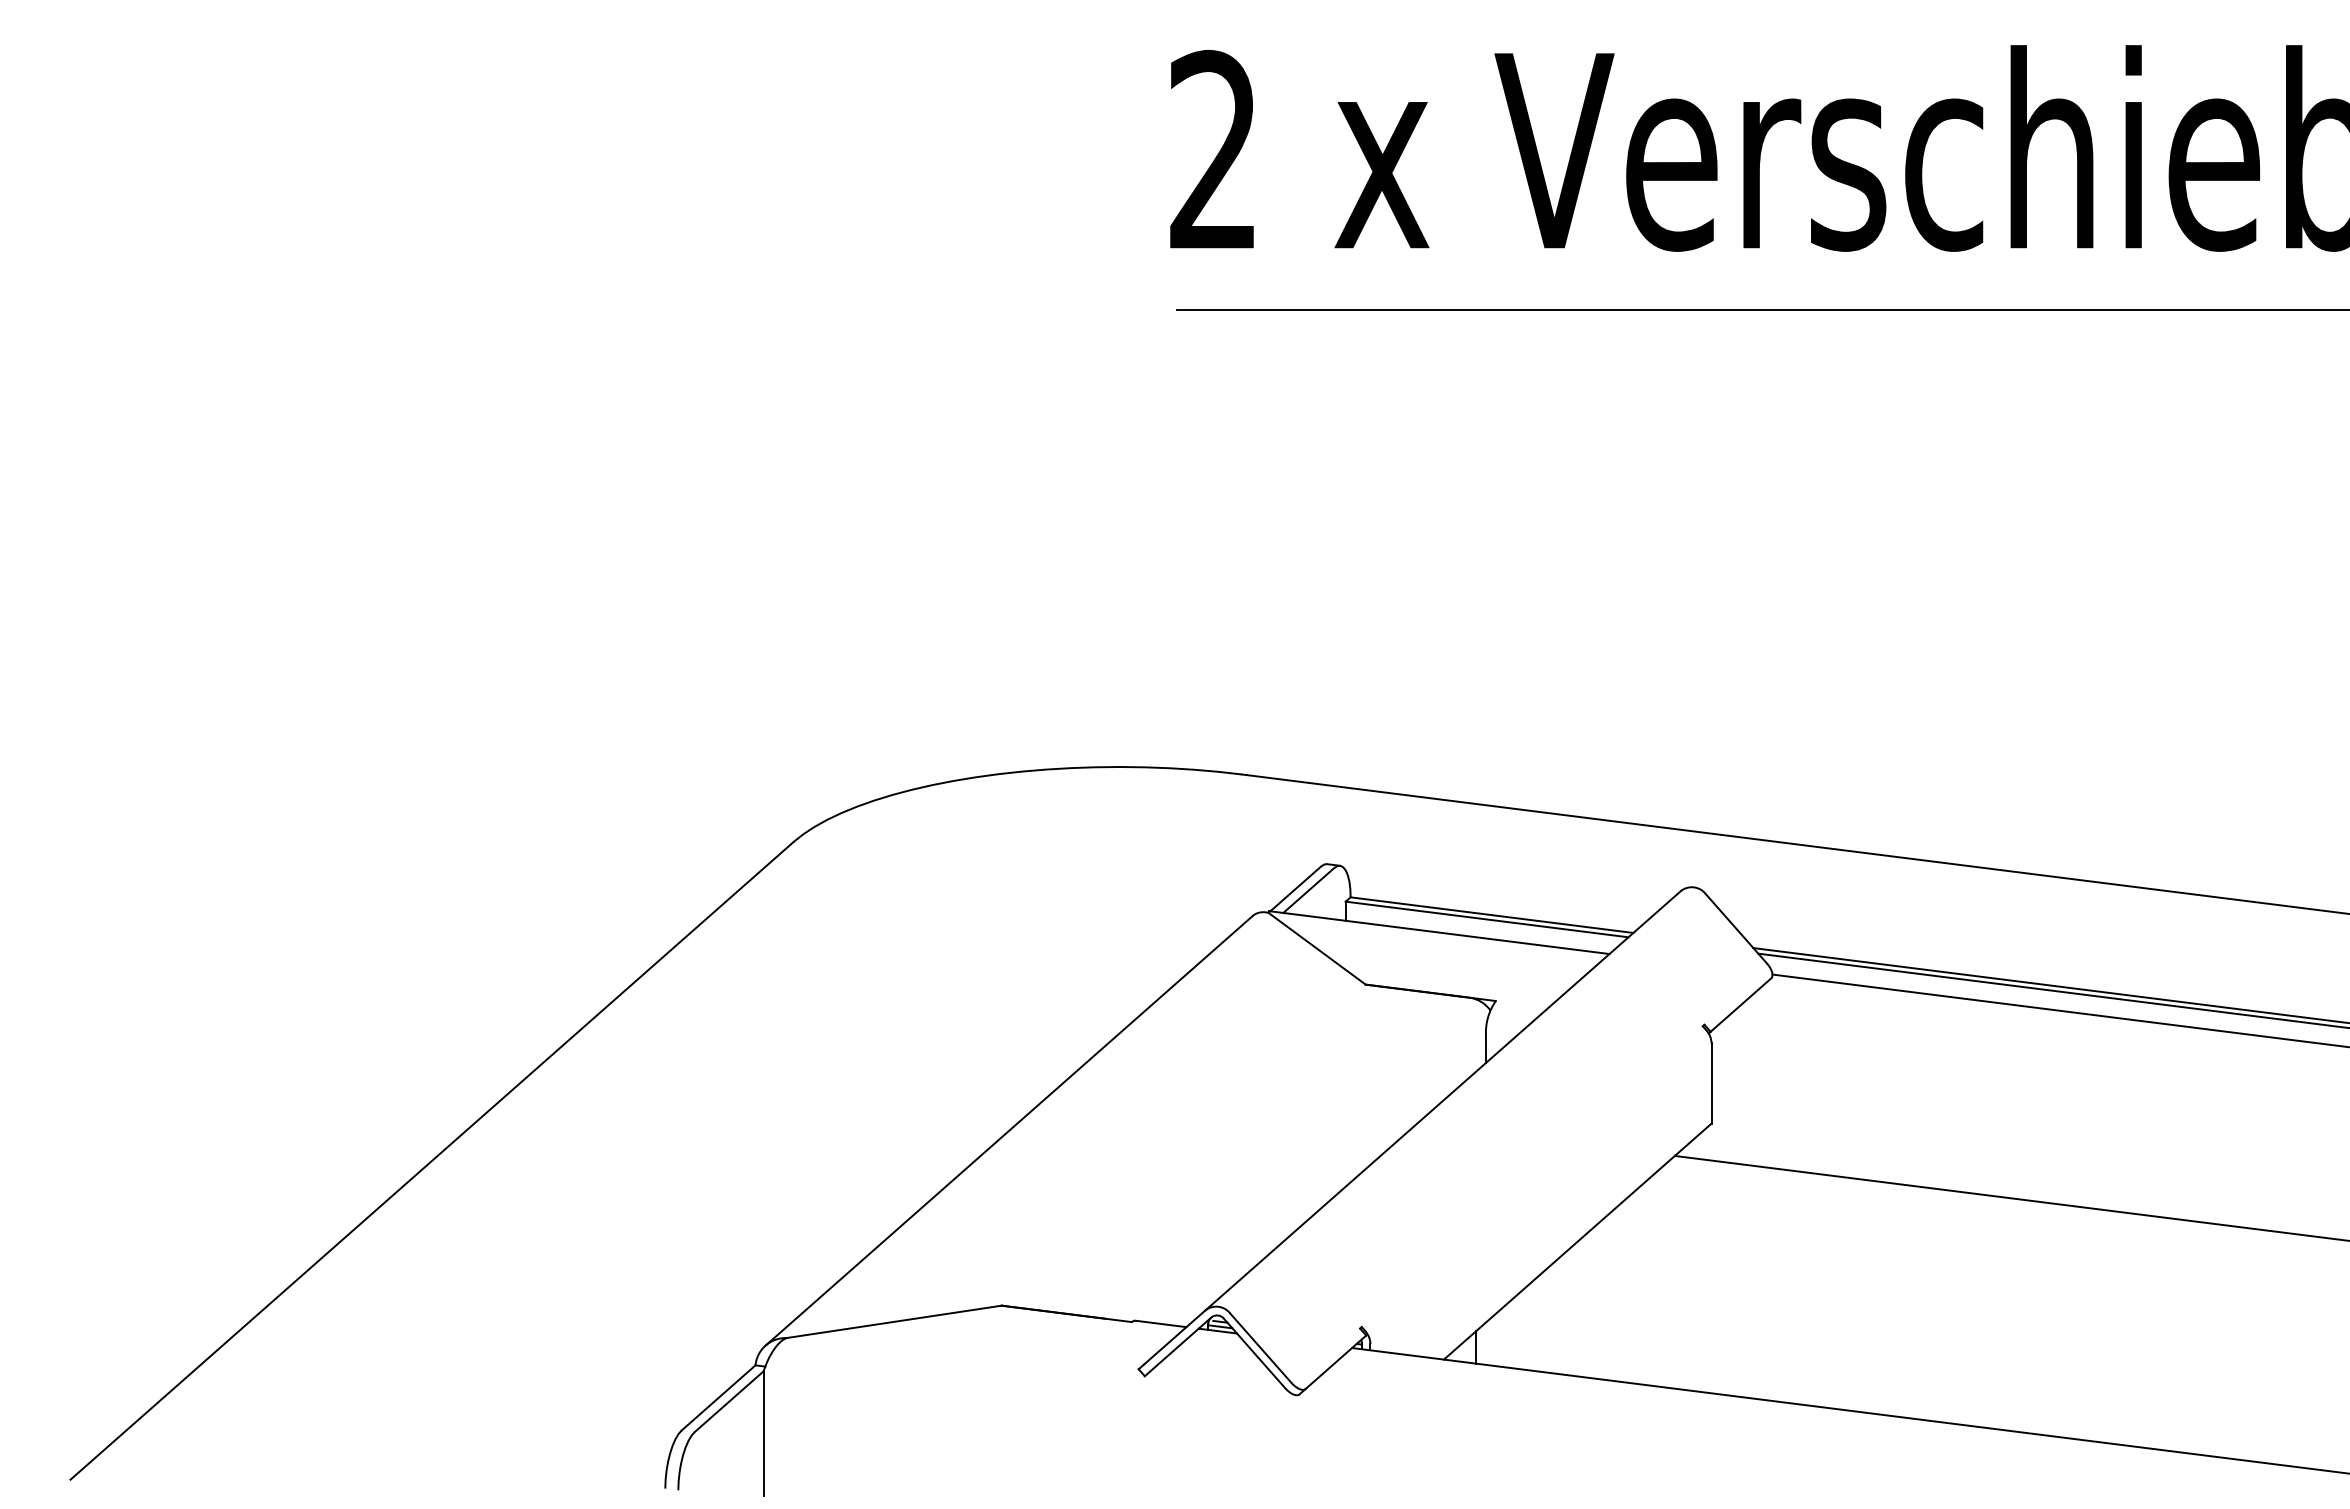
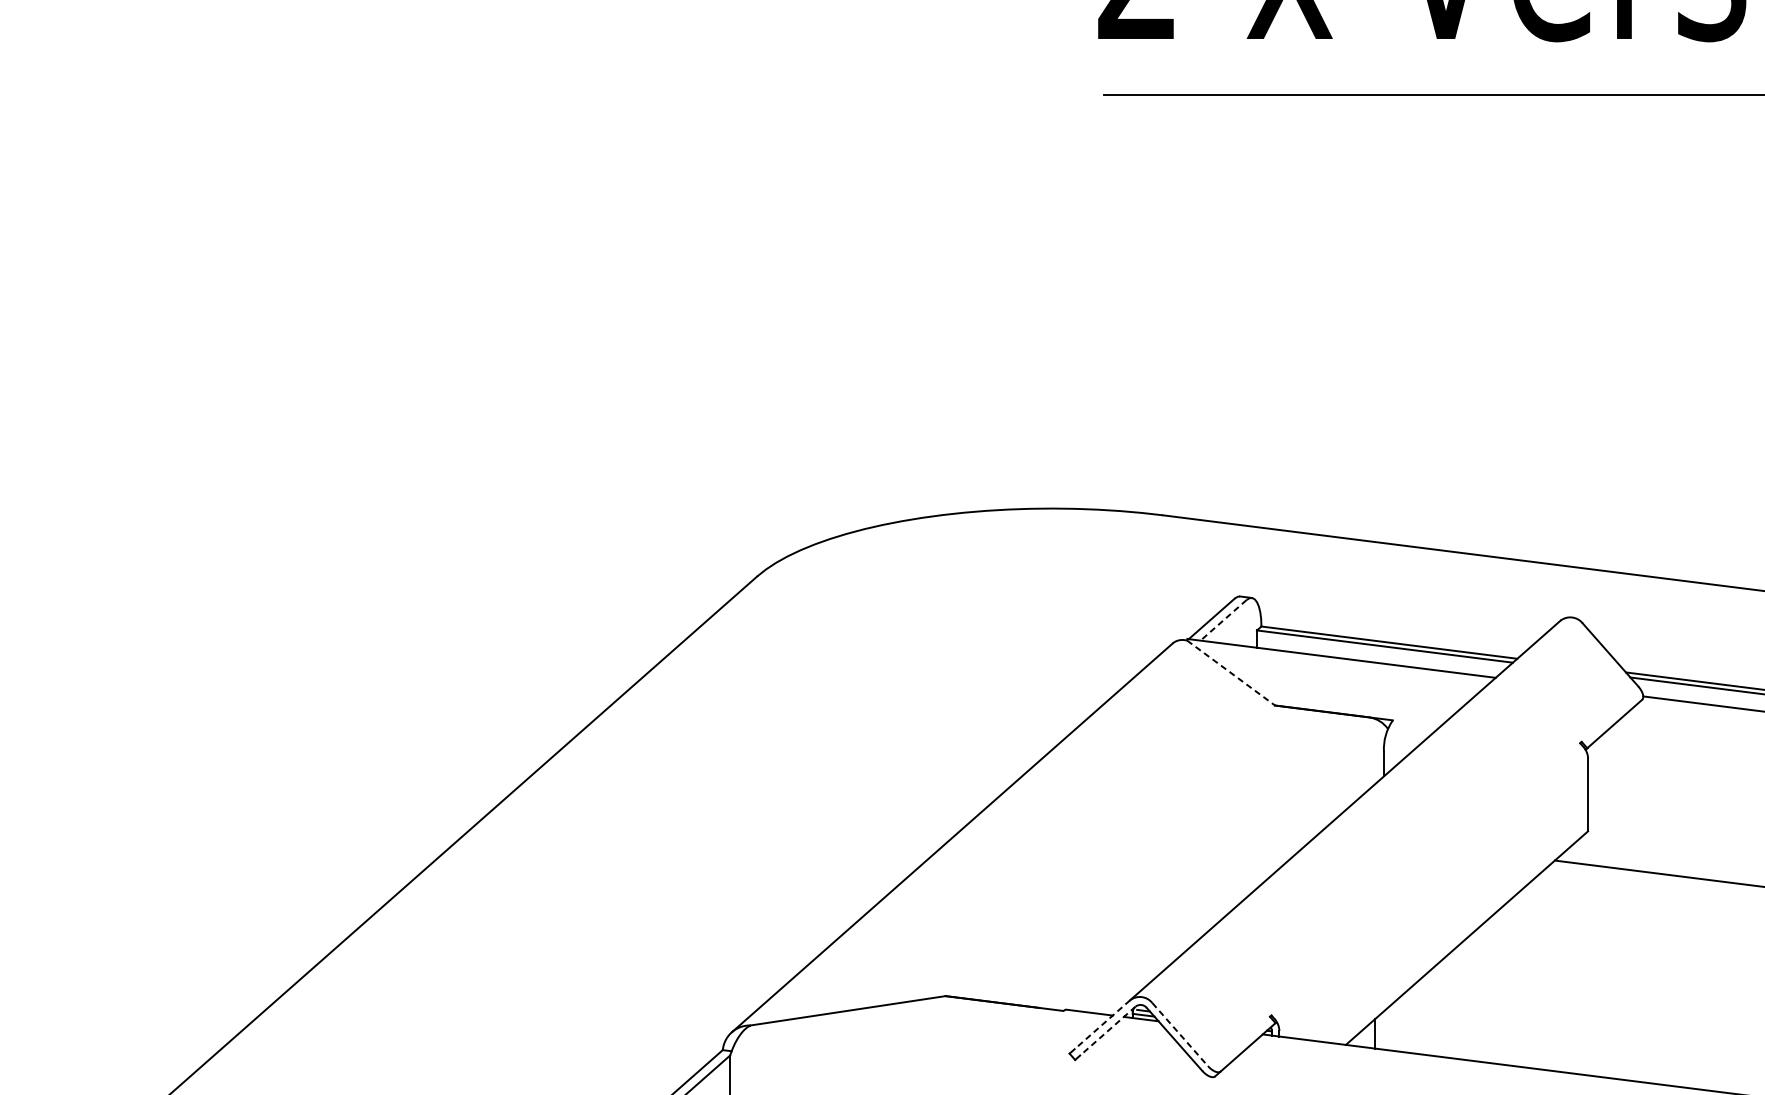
line: (1308, 890) -> (1223, 620), solid -> dashed
line: (1317, 949) -> (1231, 673), solid -> dashed
line: (1174, 1337) -> (1102, 1024), solid -> dashed
line: (1181, 1344) -> (1108, 1031), solid -> dashed
line: (1261, 1348) -> (1180, 1034), solid -> dashed

